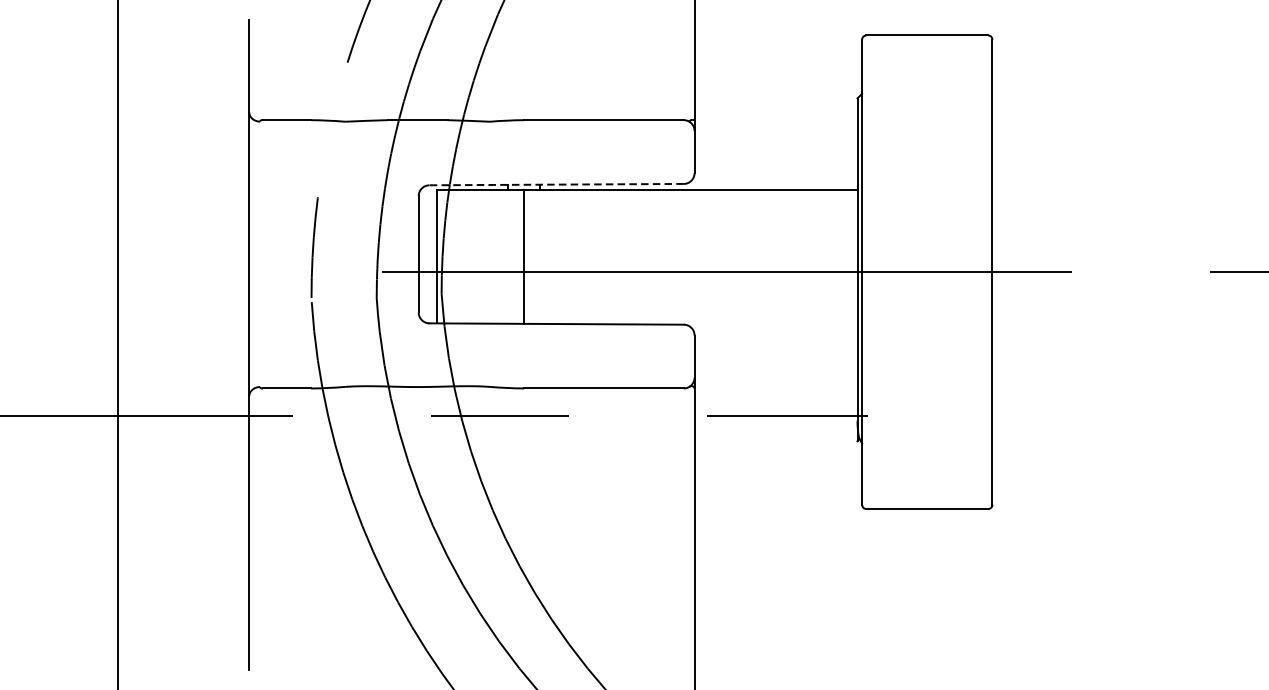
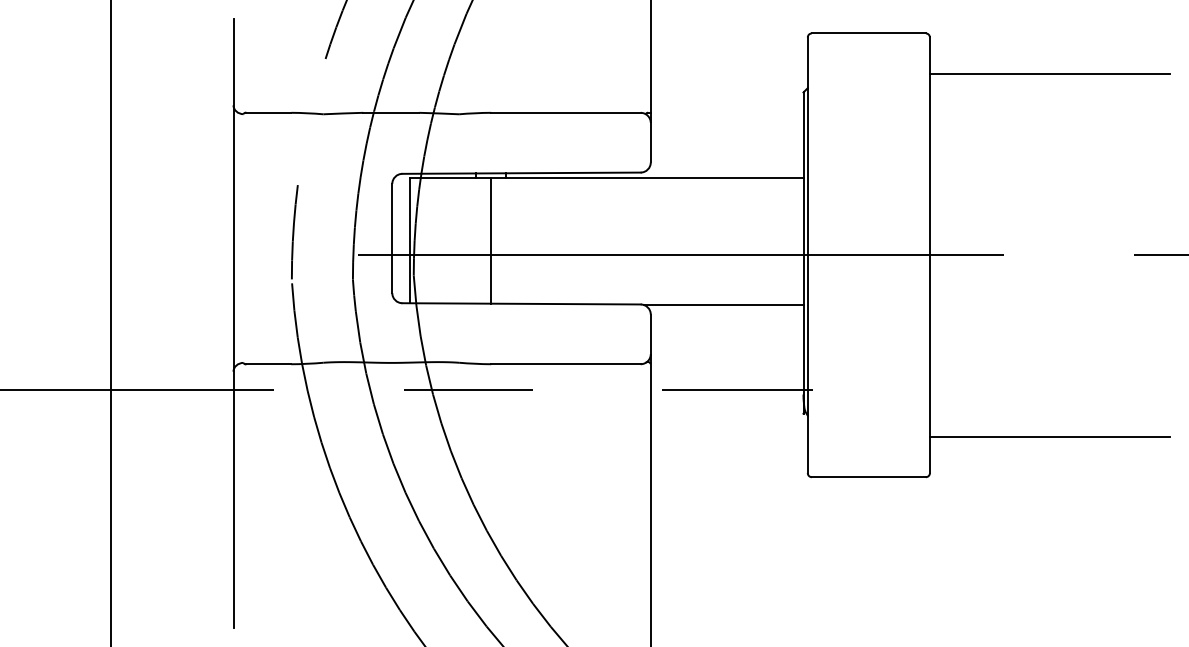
line: (1120, 79) -> (1049, 74), added
line: (556, 184) -> (521, 173), dashed -> solid
line: (772, 325) -> (723, 305), added
line: (1120, 465) -> (1049, 436), added

